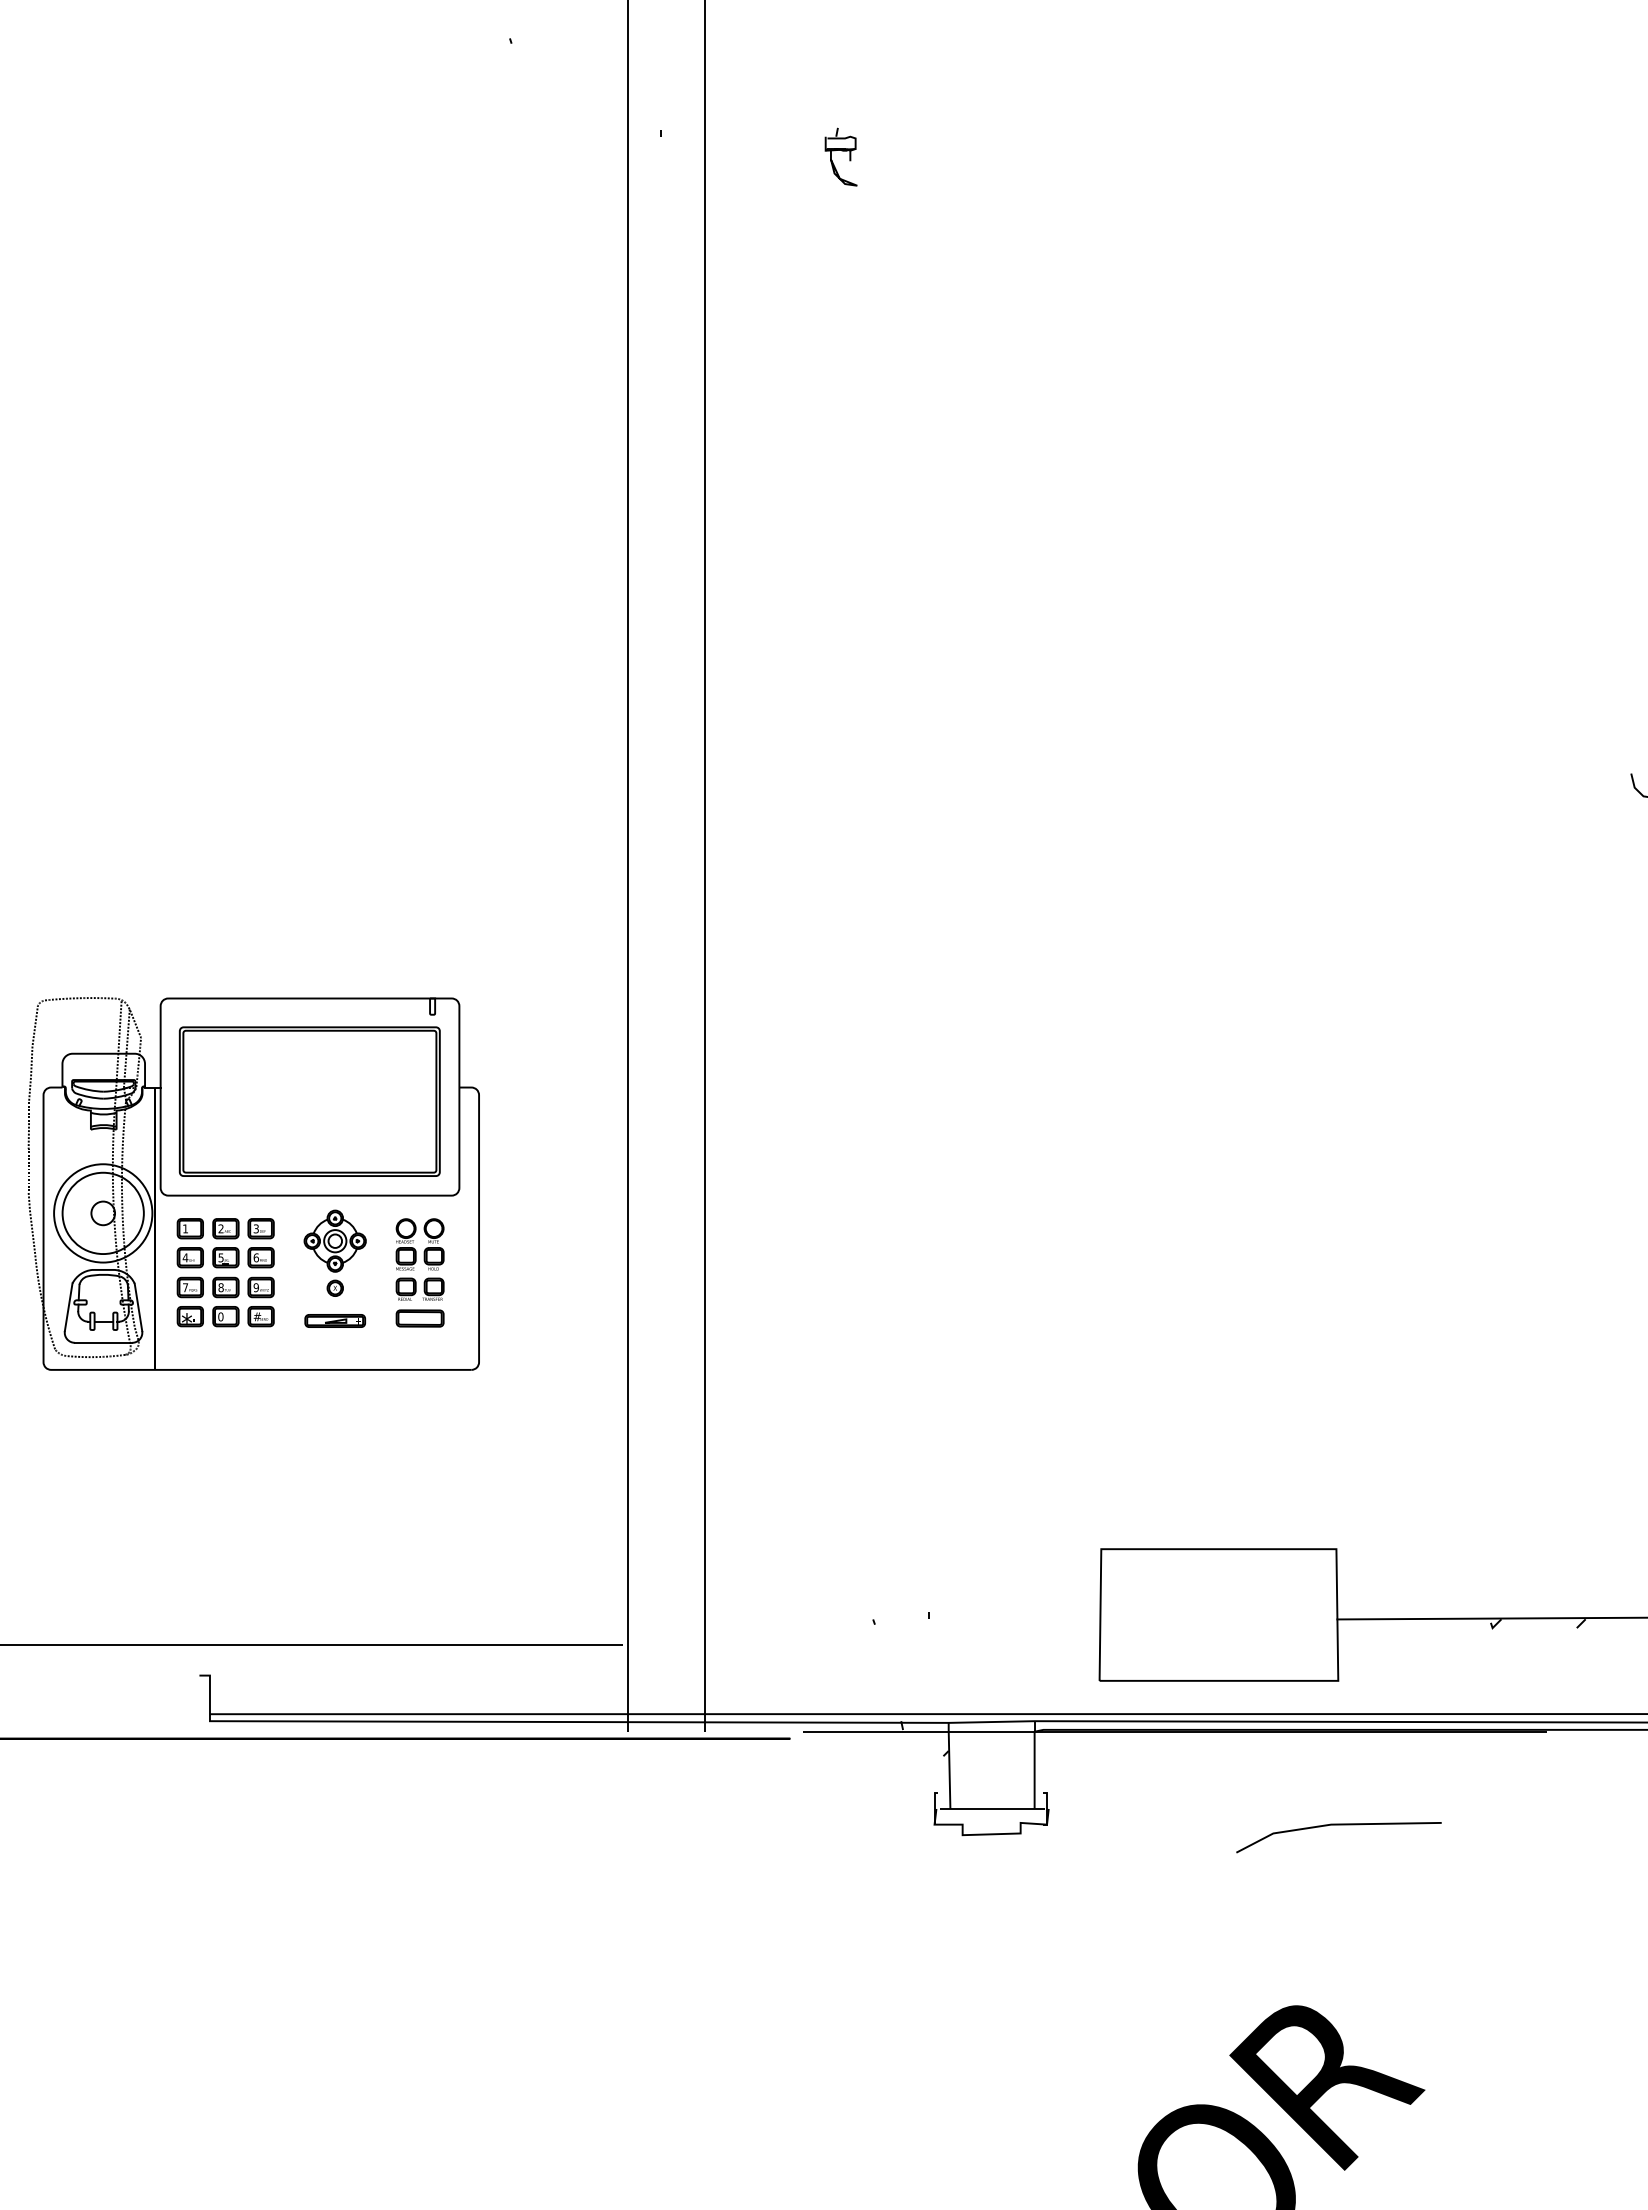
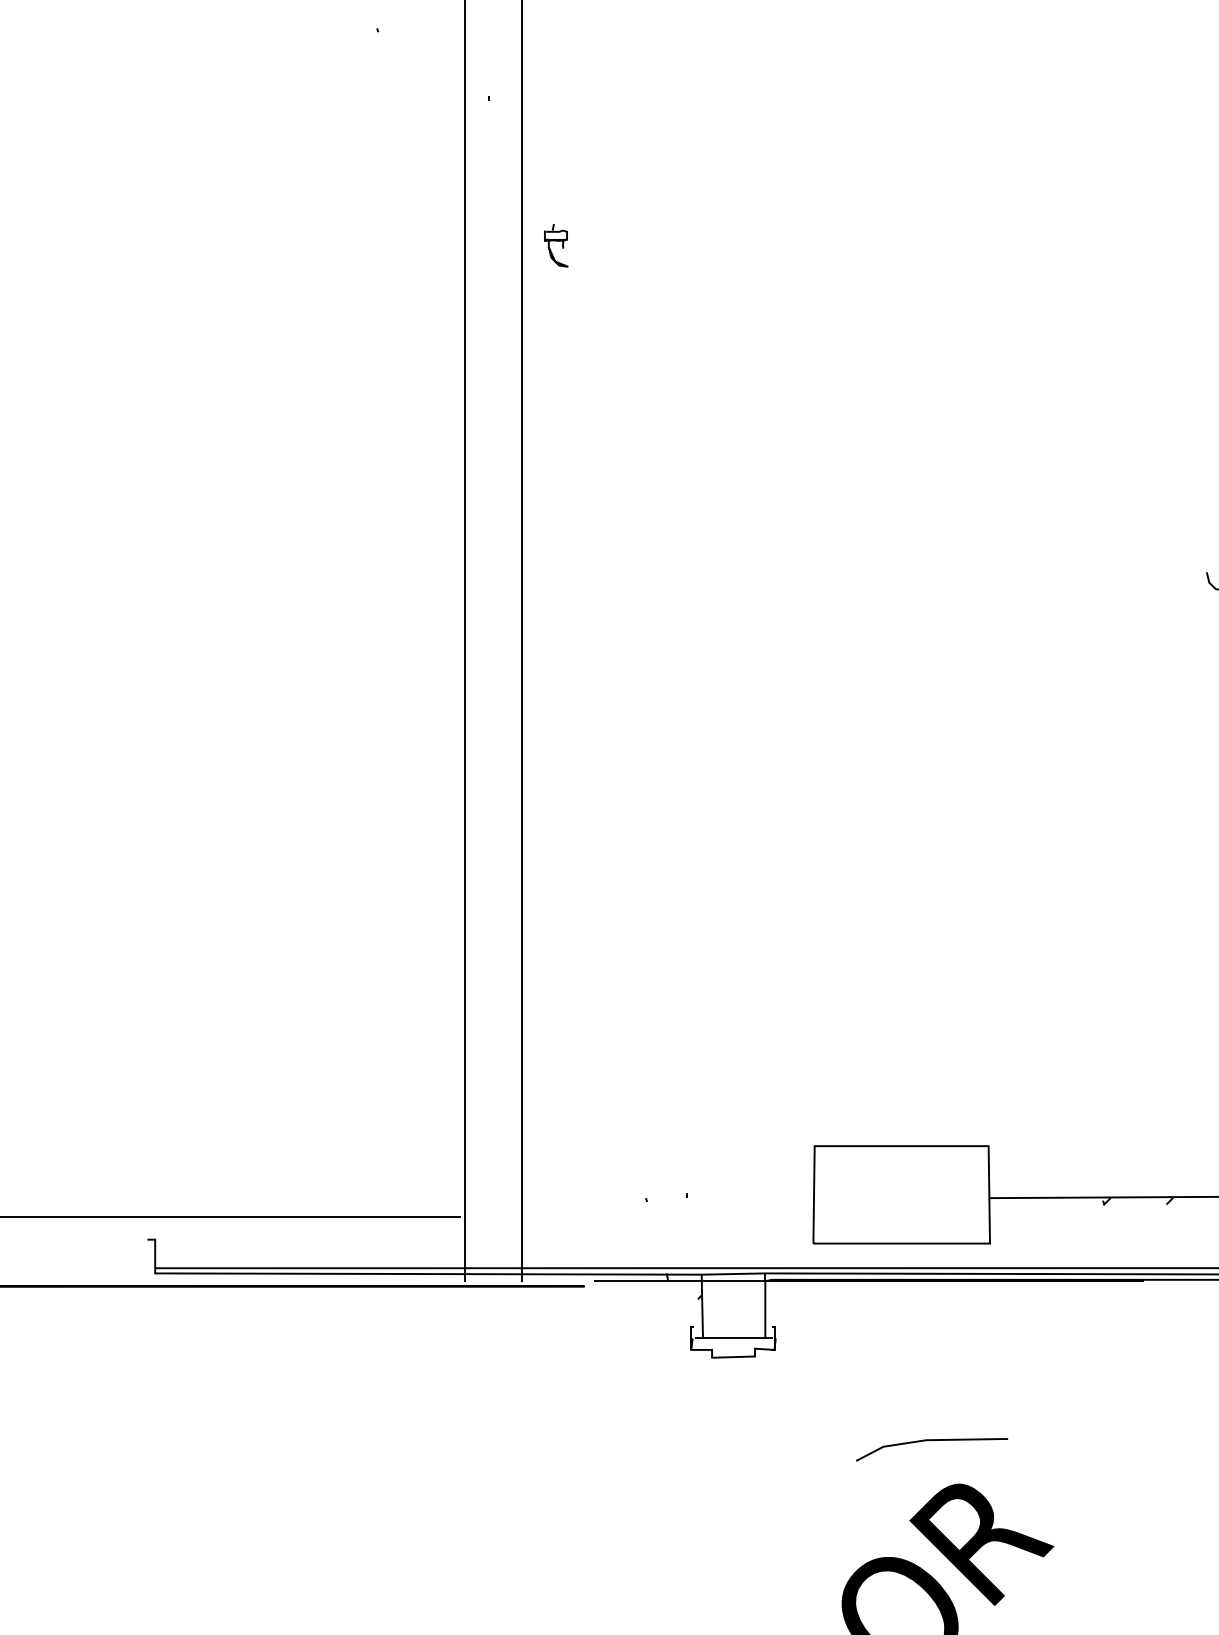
part: (840, 156) -> (555, 245), moved
part: (253, 1183) -> (187, 875), removed
line: (1338, 1825) -> (931, 1440), moved

